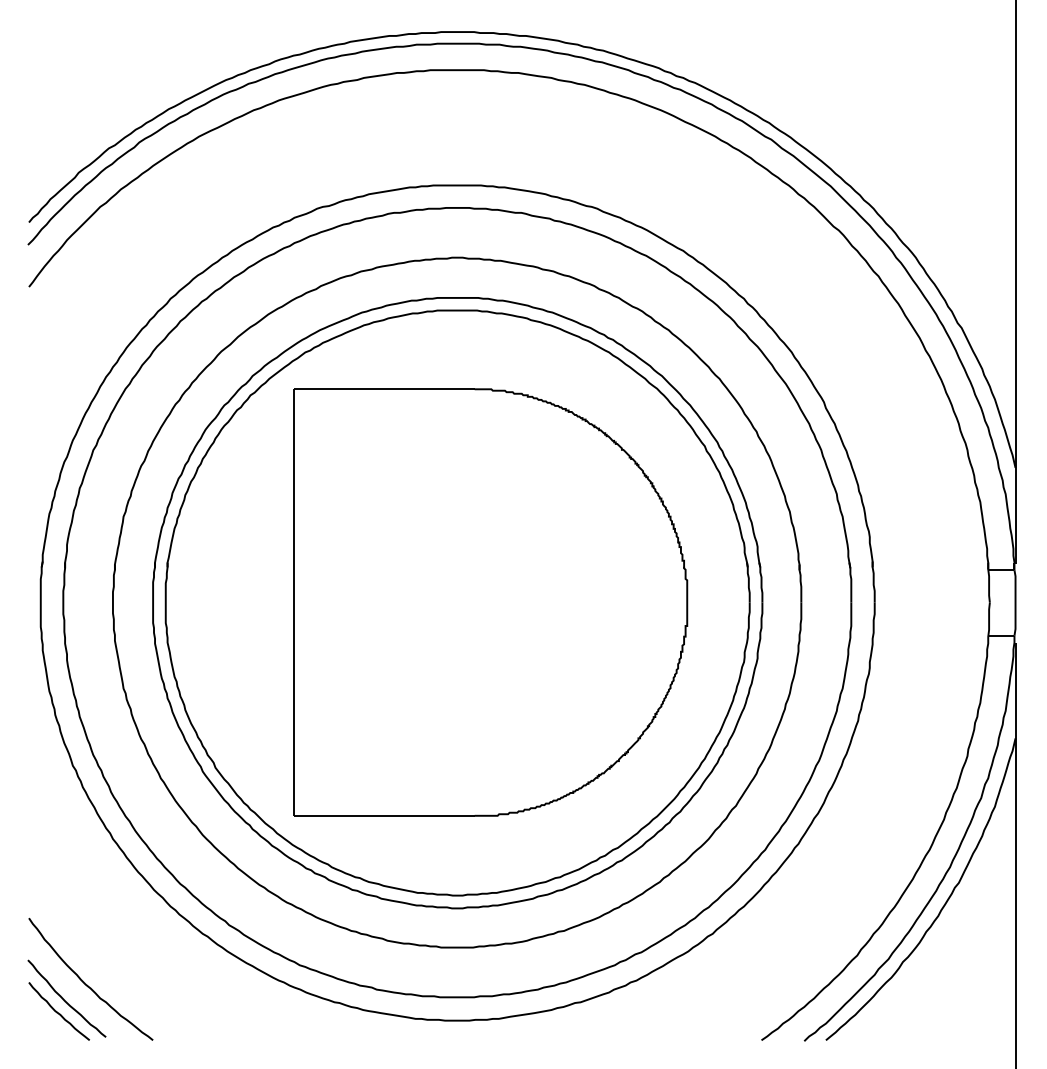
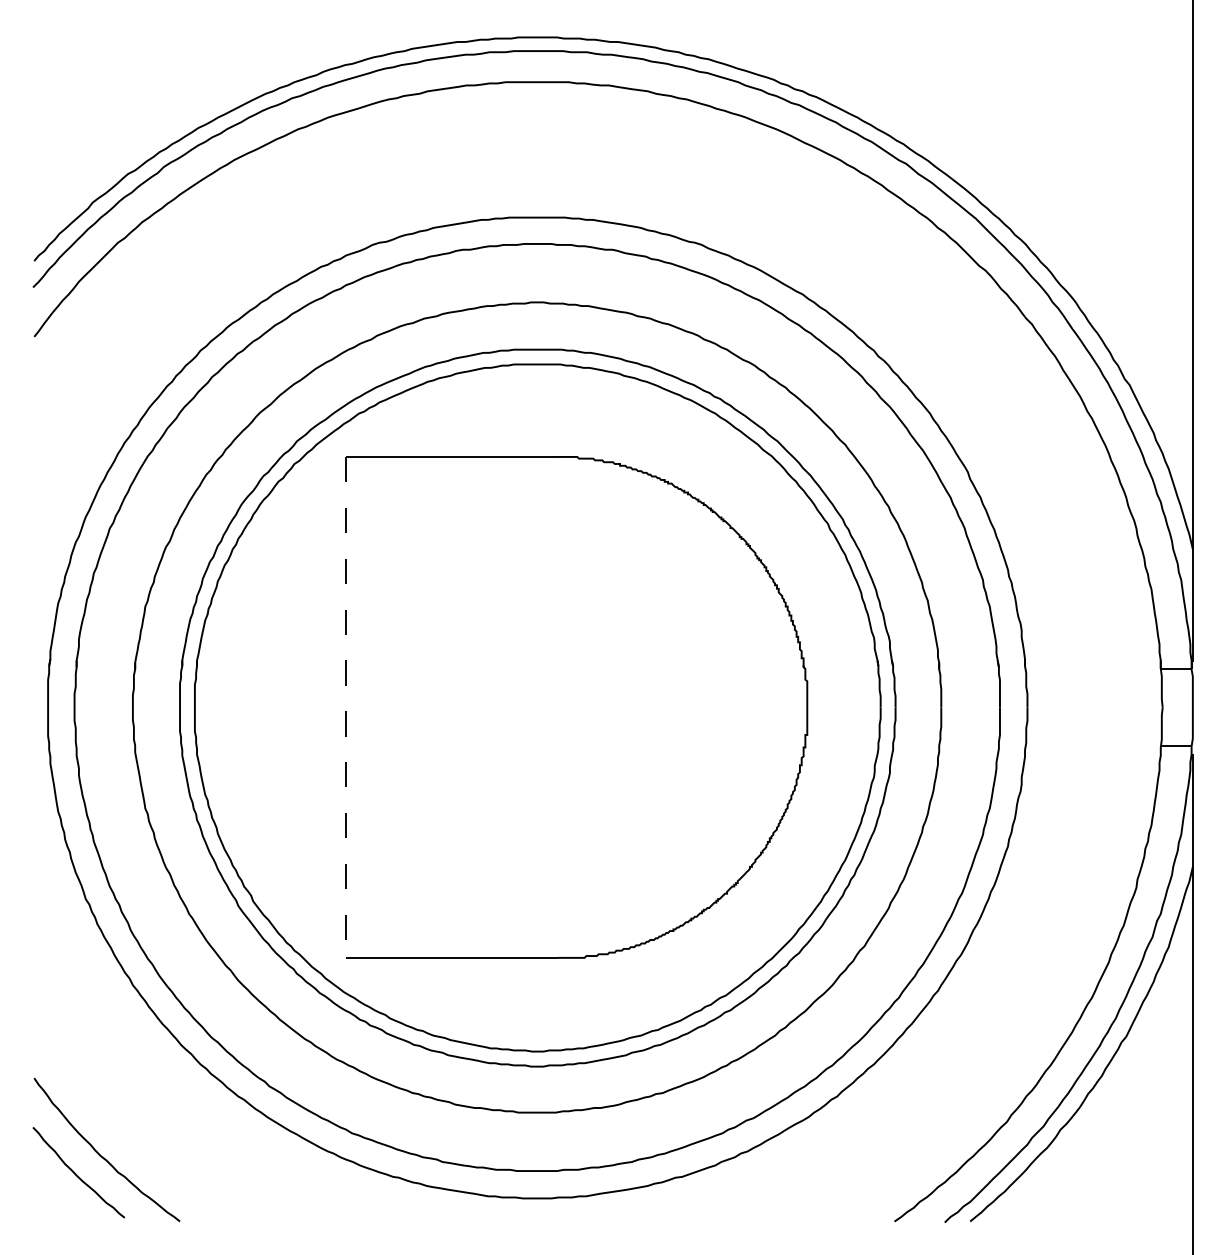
line: (294, 603) -> (346, 708), solid -> dashed
curve: (57, 1011) -> (67, 1187), removed

